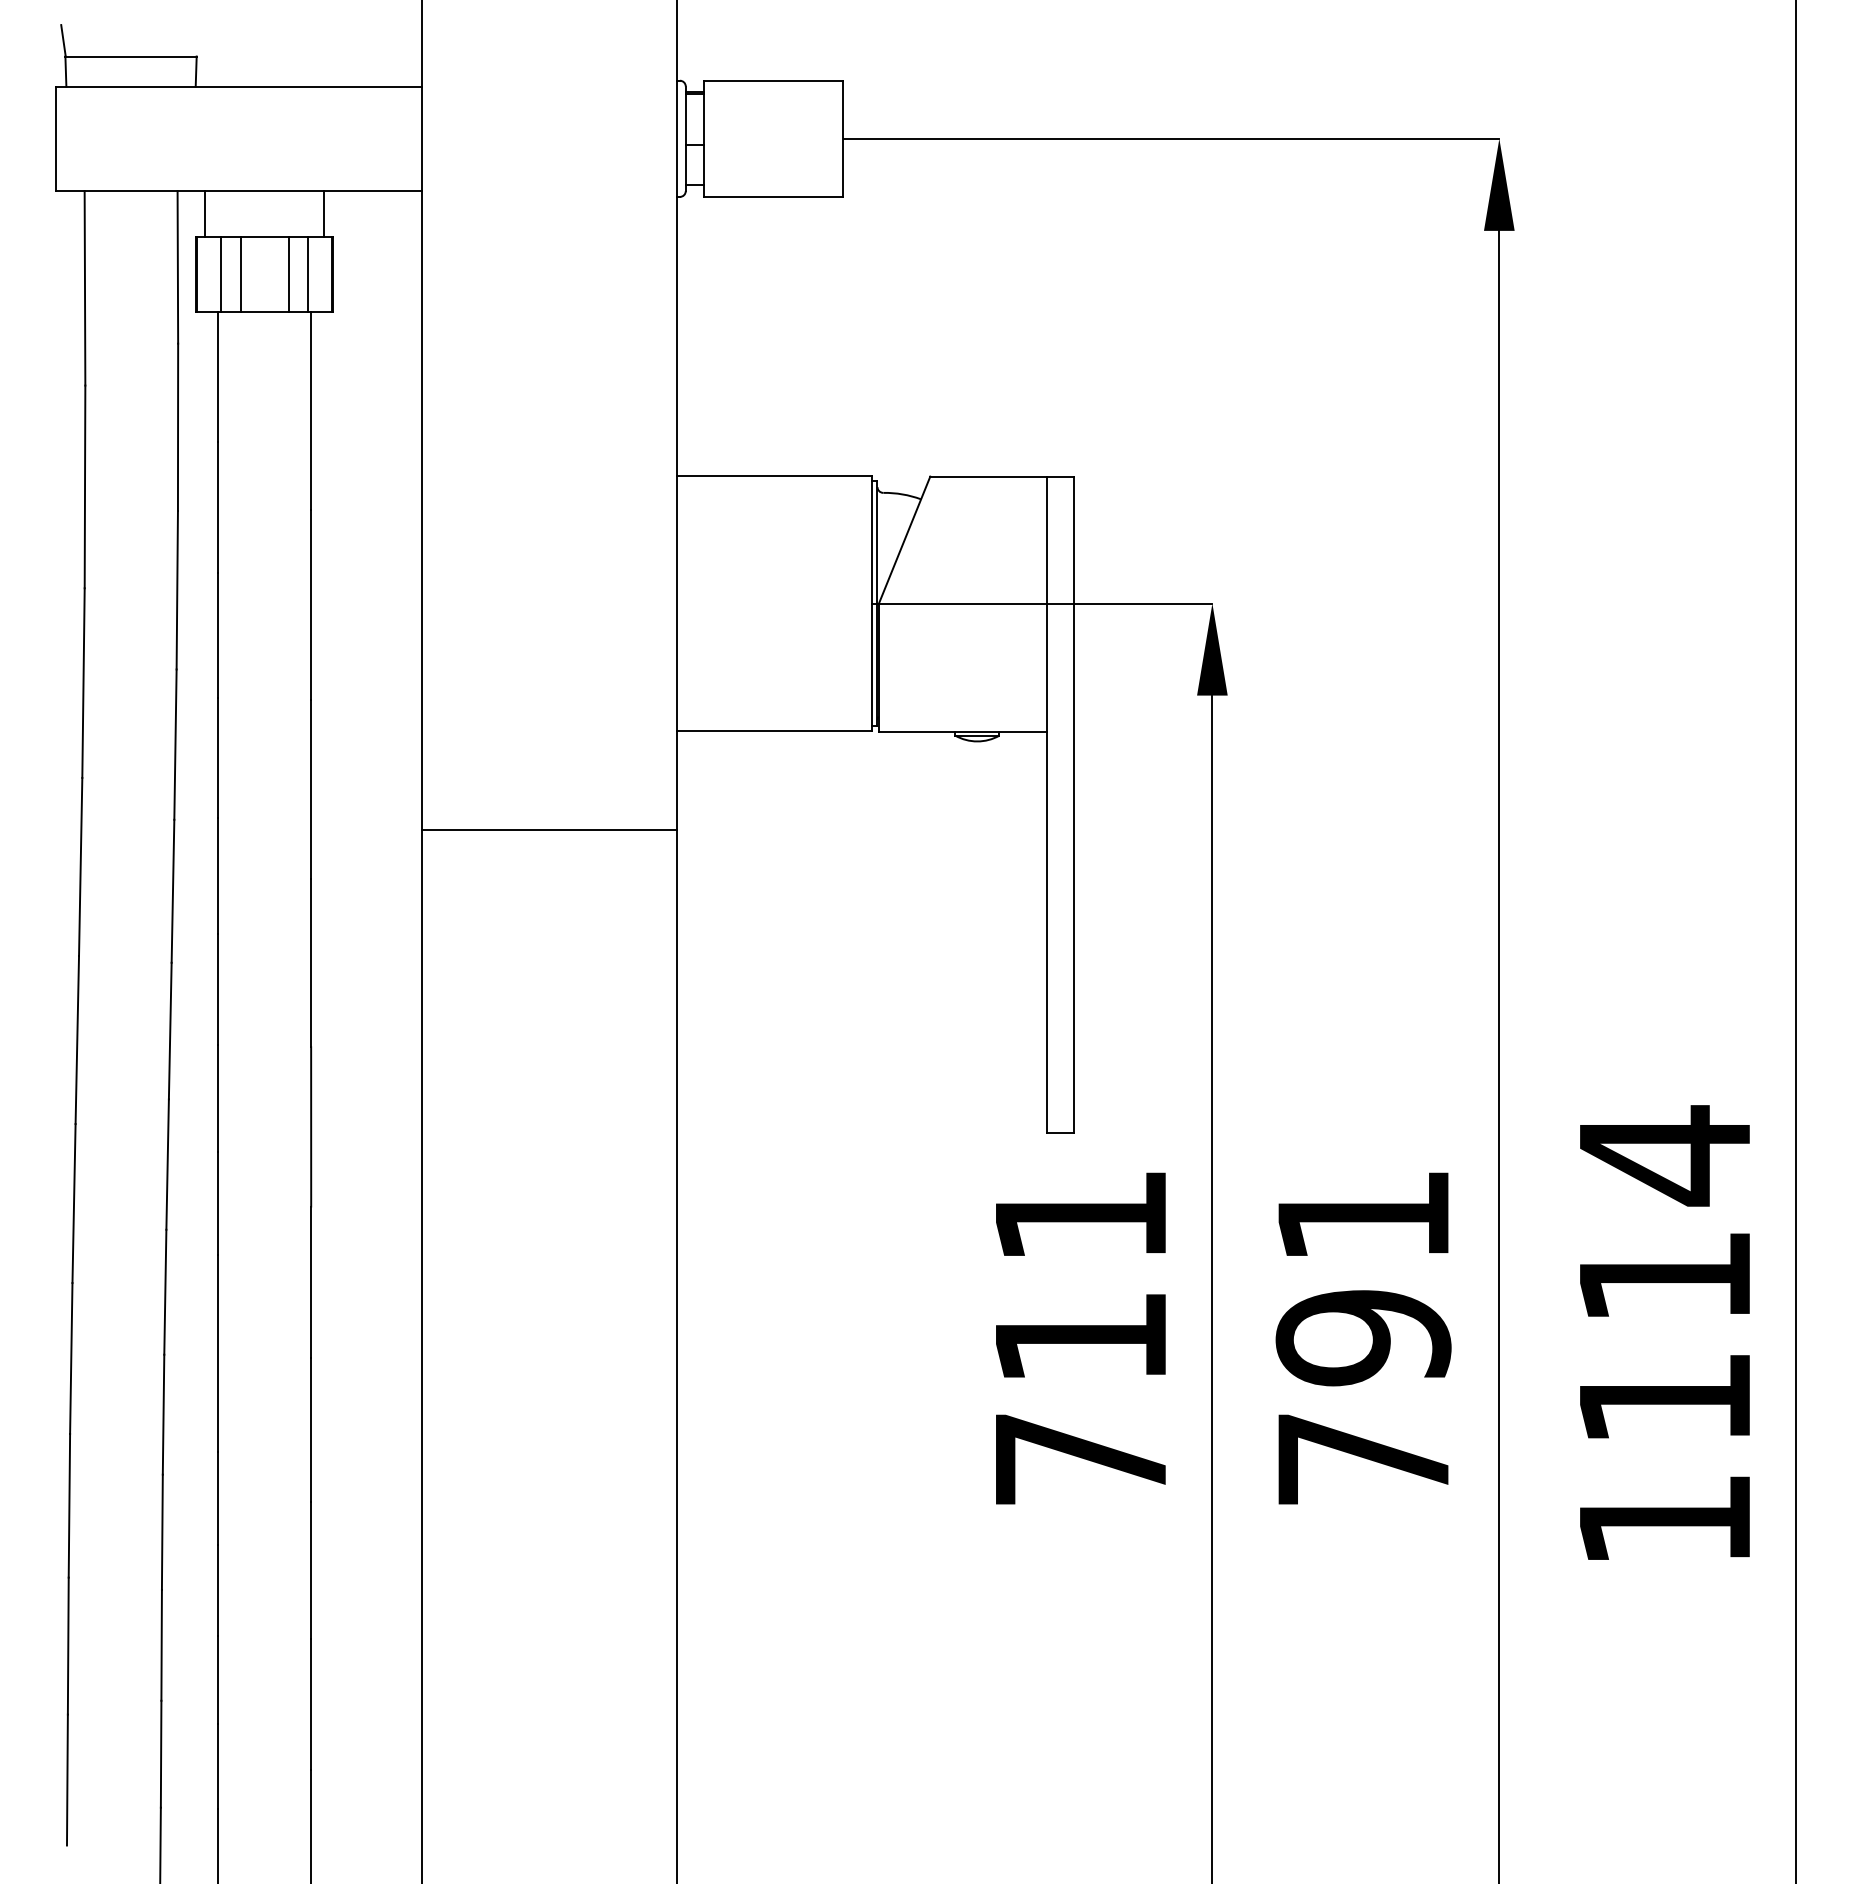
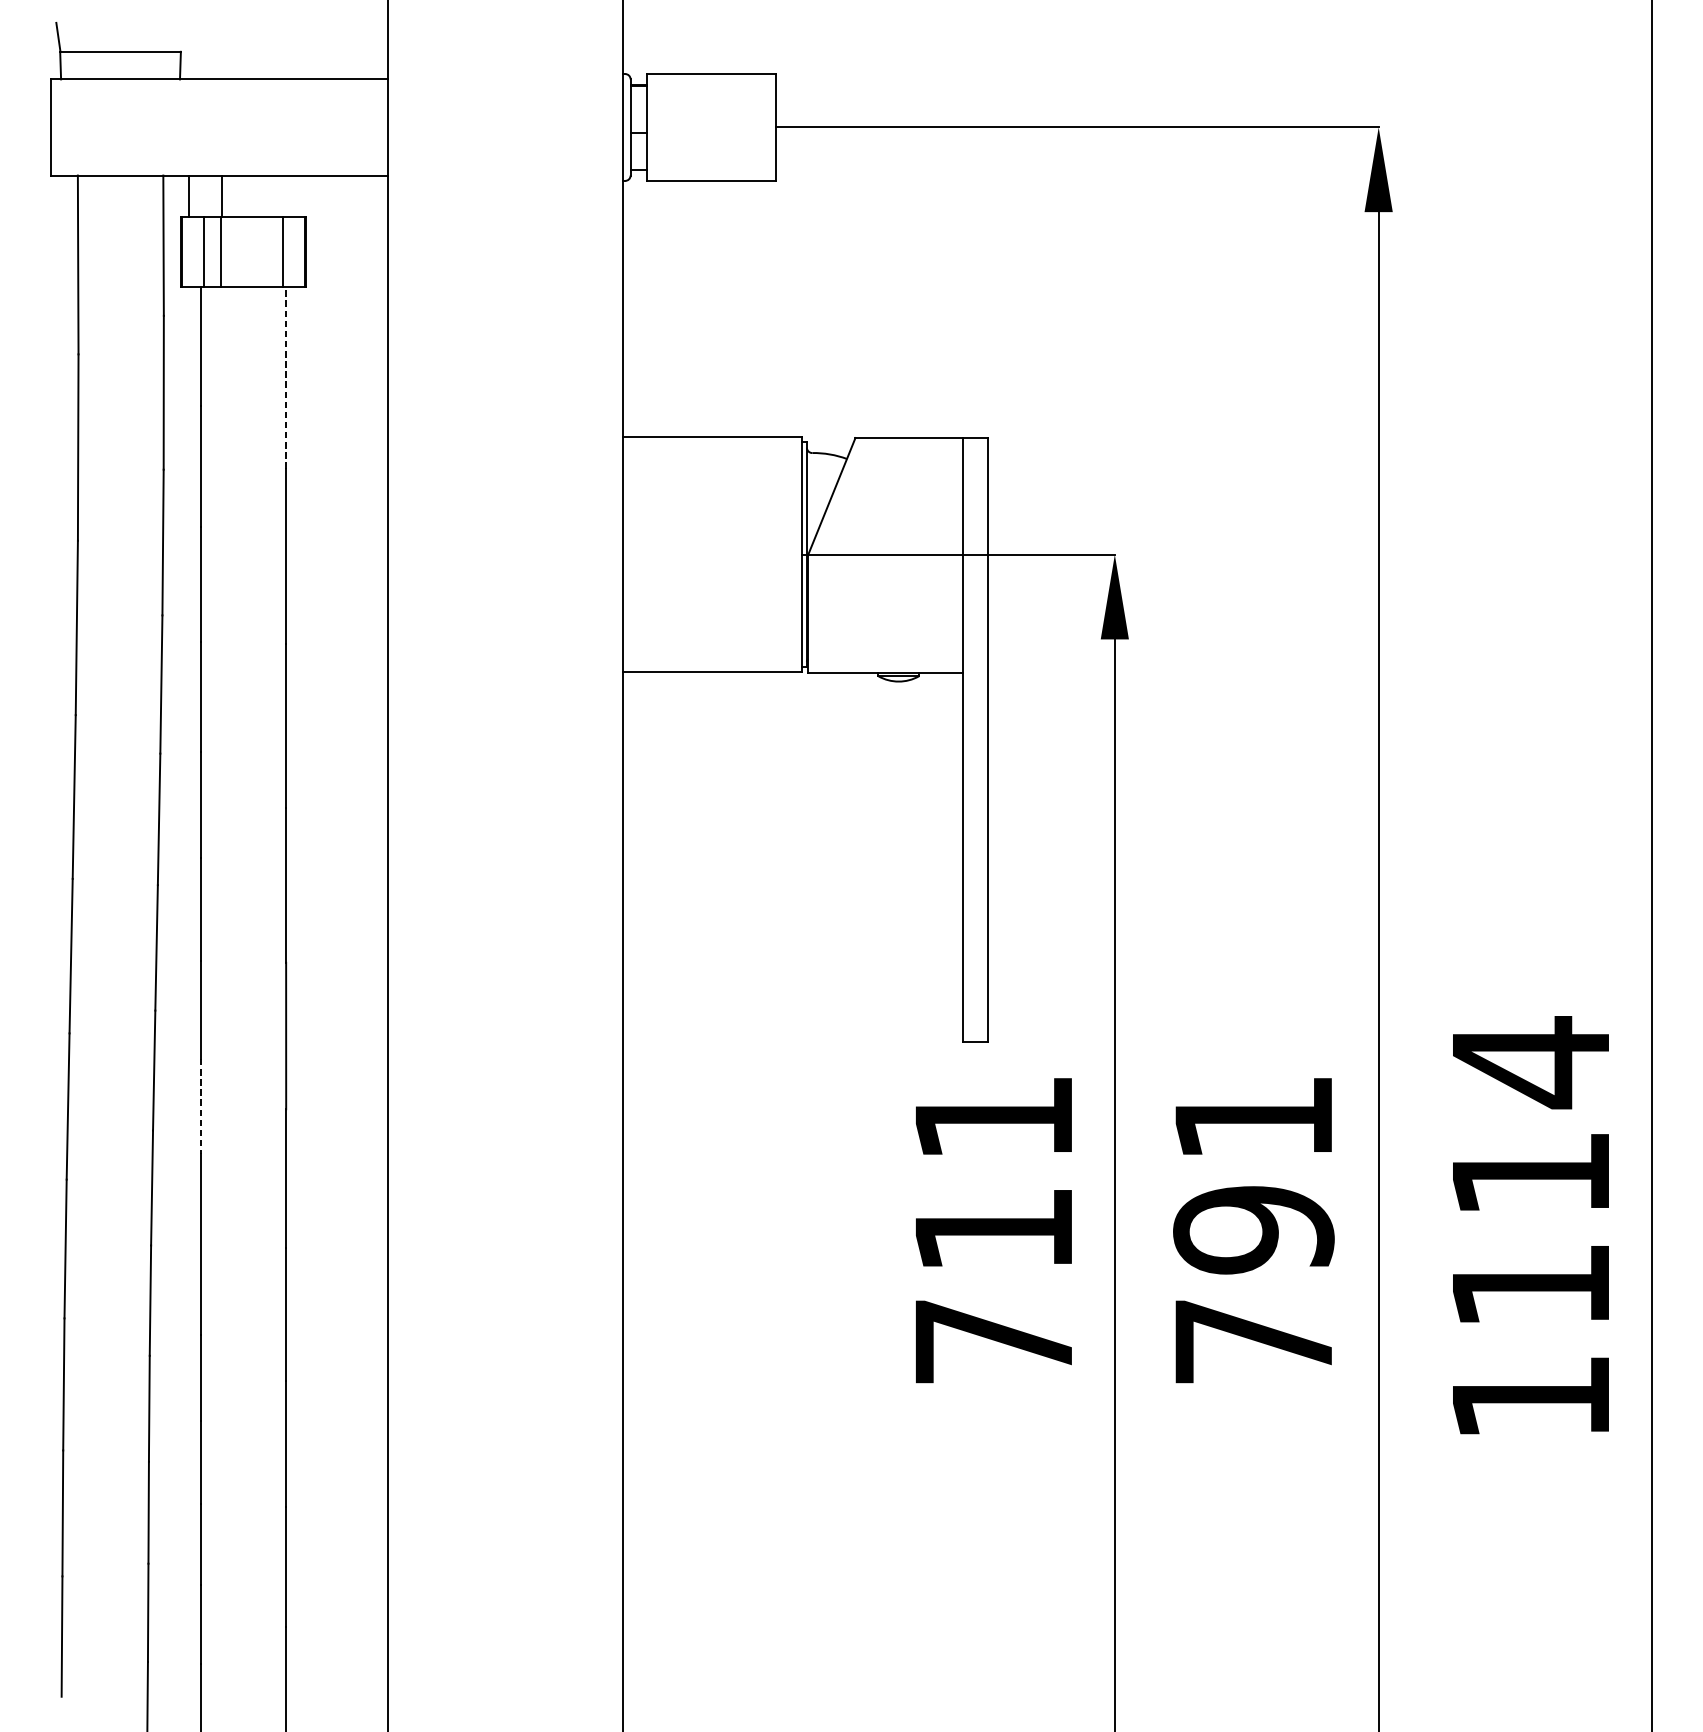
line: (324, 213) -> (222, 196), moved
line: (288, 274) -> (265, 252), removed
line: (311, 411) -> (286, 378), solid -> dashed
line: (549, 830) -> (505, 763), removed
line: (218, 1203) -> (200, 1106), solid -> dashed

